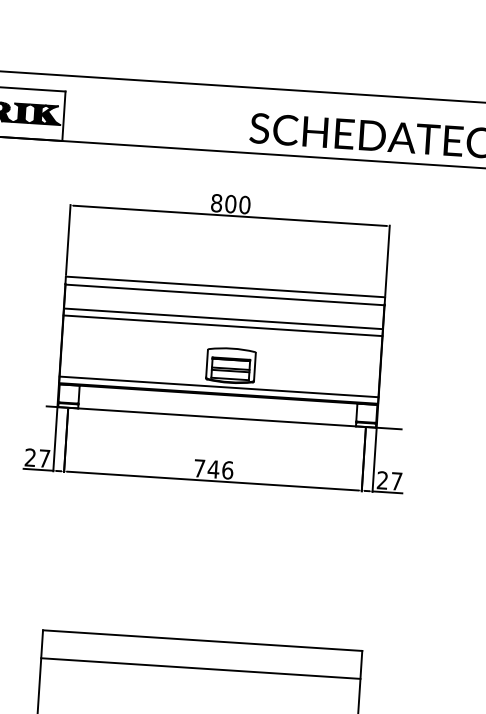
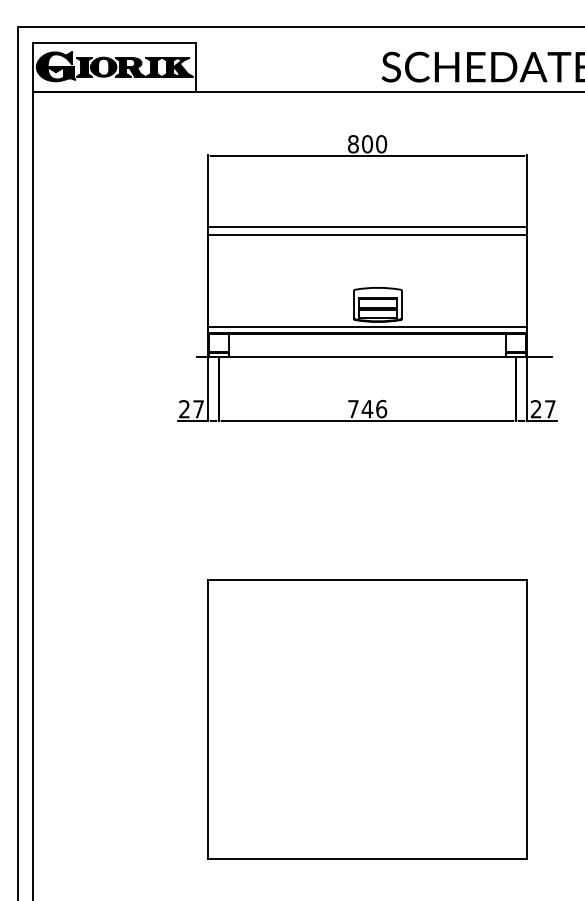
line: (223, 318) -> (367, 258), removed
line: (223, 325) -> (367, 265), removed
line: (200, 669) -> (367, 608), removed

